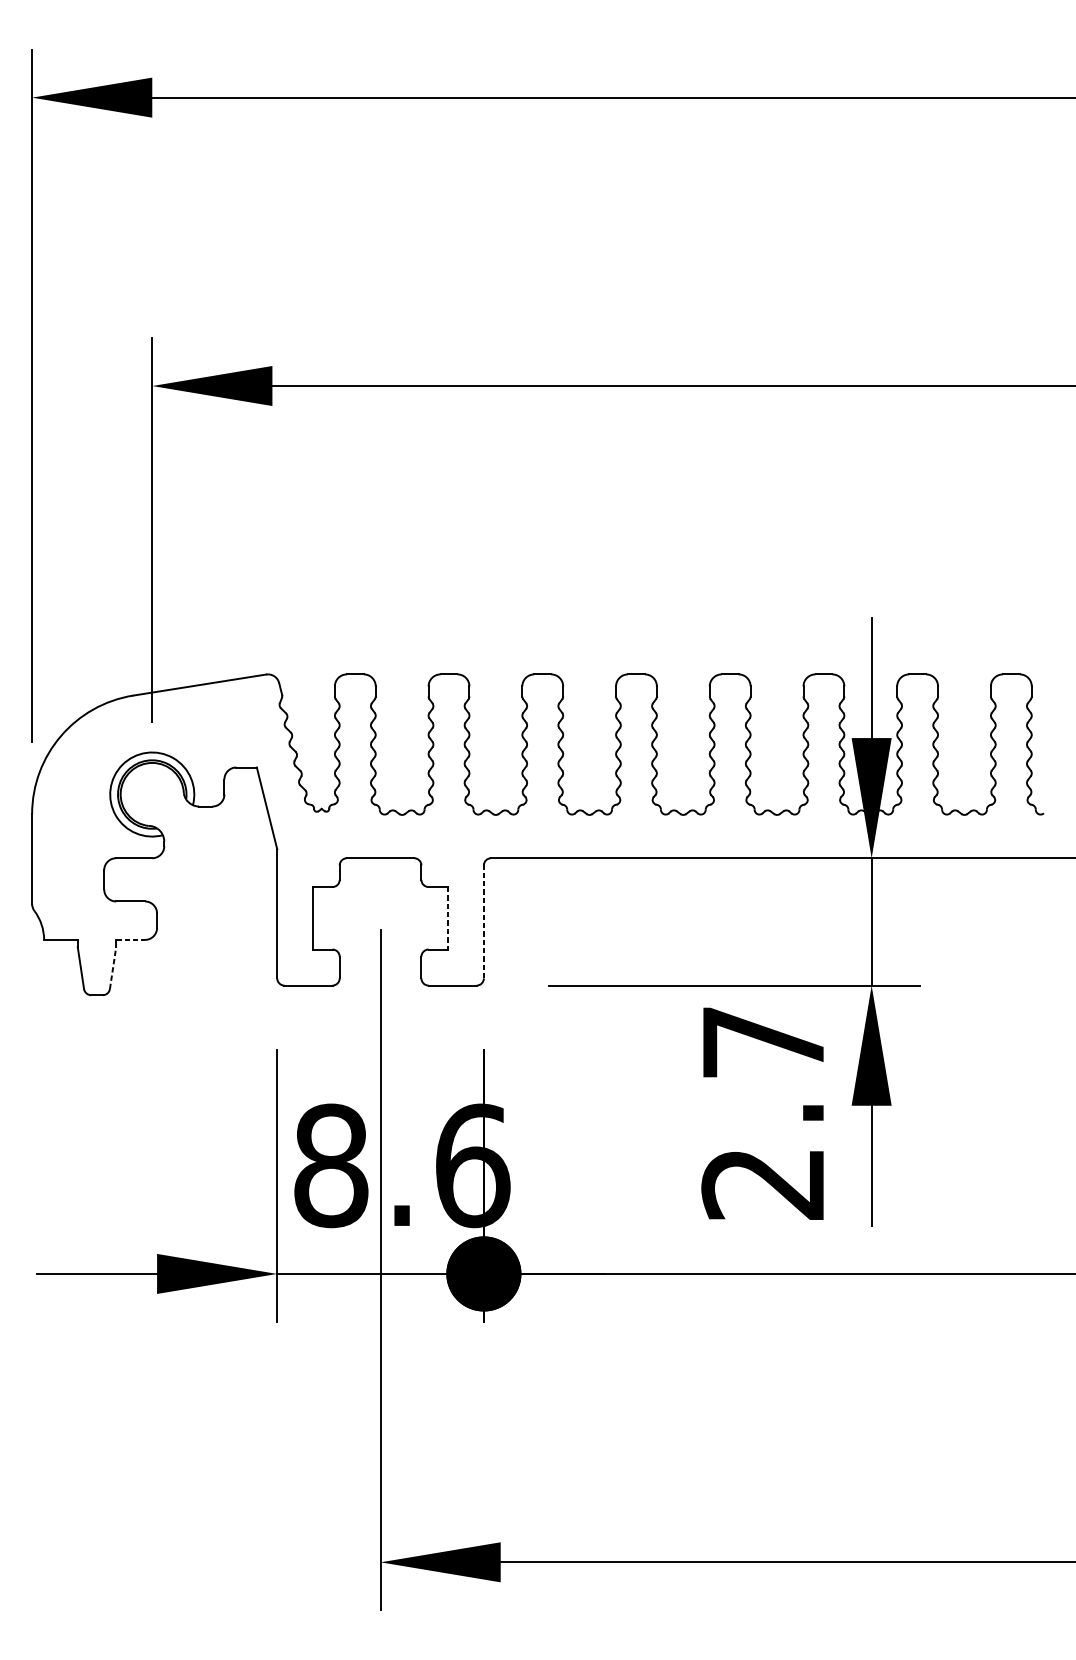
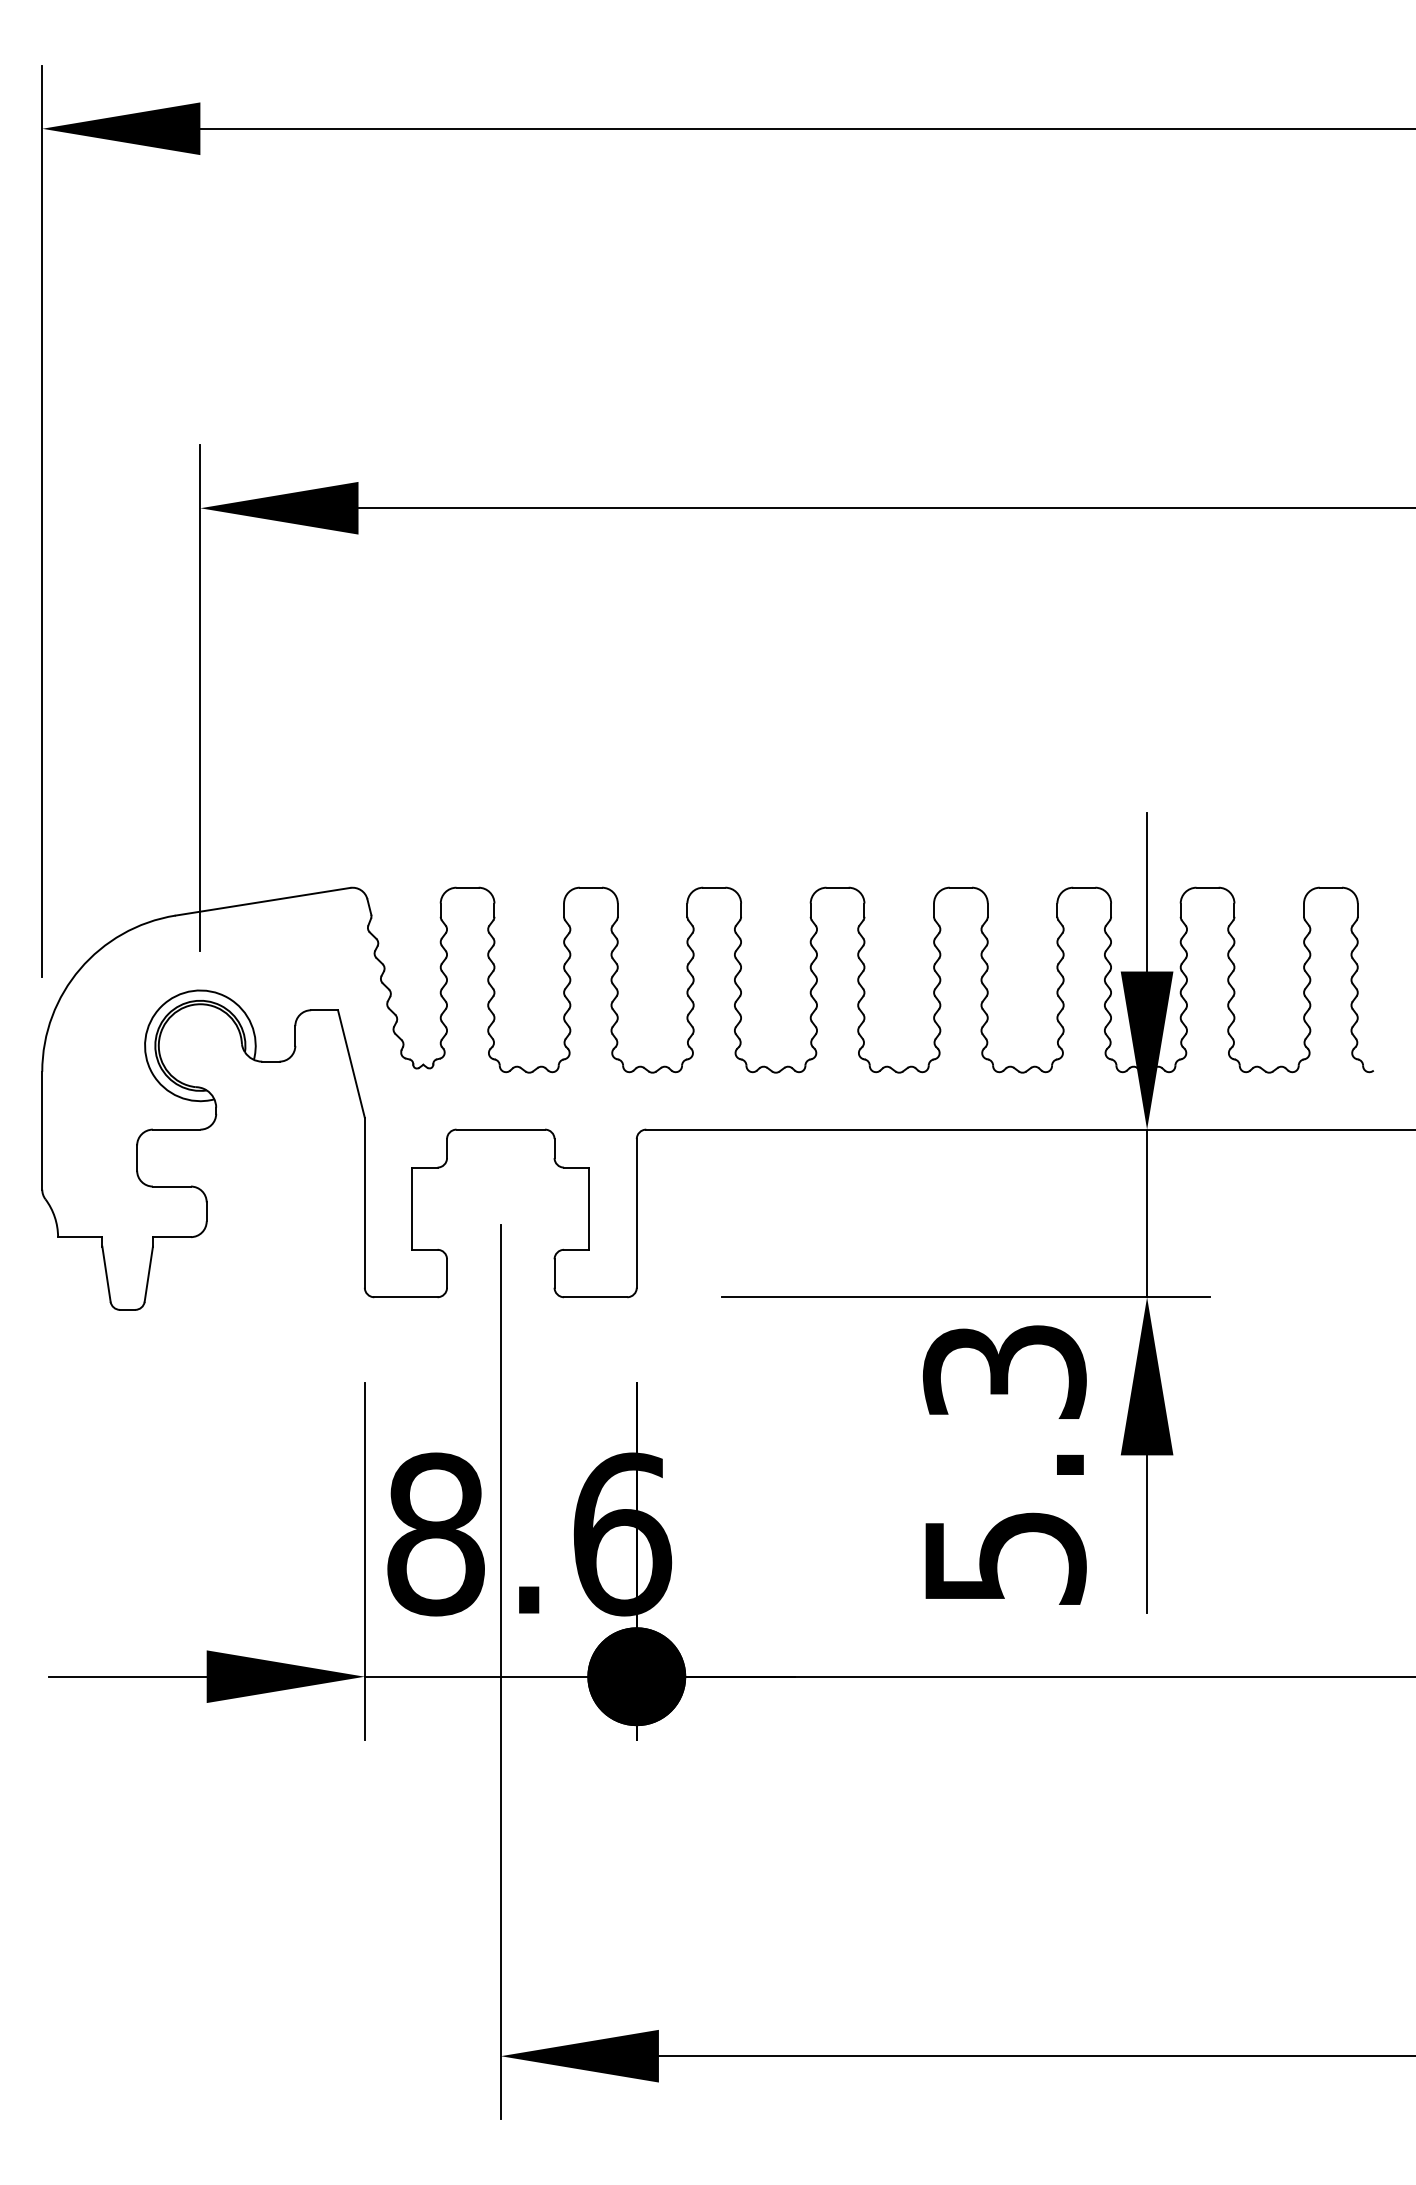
line: (447, 918) -> (589, 1209), dashed -> solid
line: (483, 921) -> (636, 1212), dashed -> solid
line: (130, 940) -> (171, 1237), dashed -> solid
line: (112, 968) -> (148, 1274), dashed -> solid
text: (763, 1113) -> (1004, 1465), 2.7 -> 5.3

